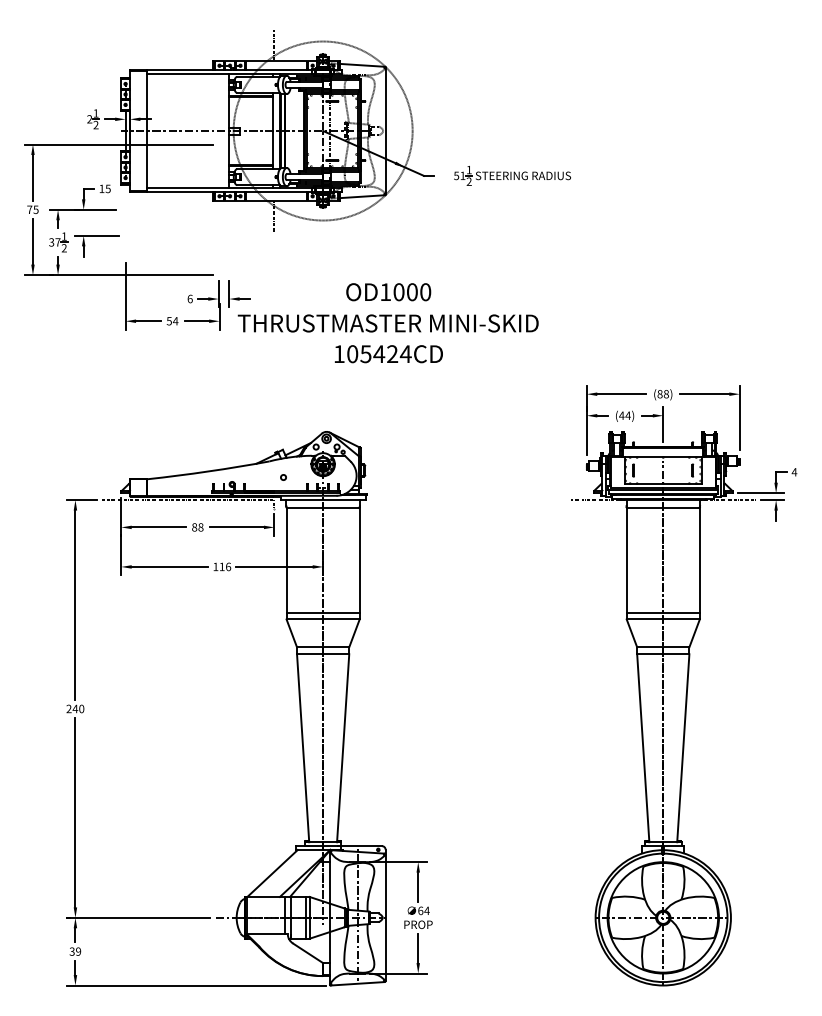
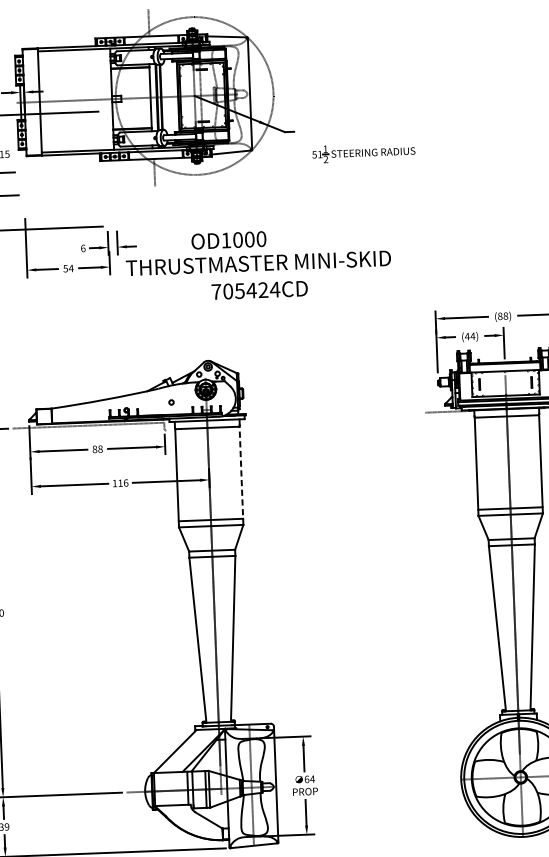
part: (512, 175) -> (363, 152), moved
text: (388, 292) -> (228, 240), moved
text: (339, 353) -> (216, 291), 105424CD -> 705424CD
line: (359, 563) -> (241, 475), solid -> dashed

